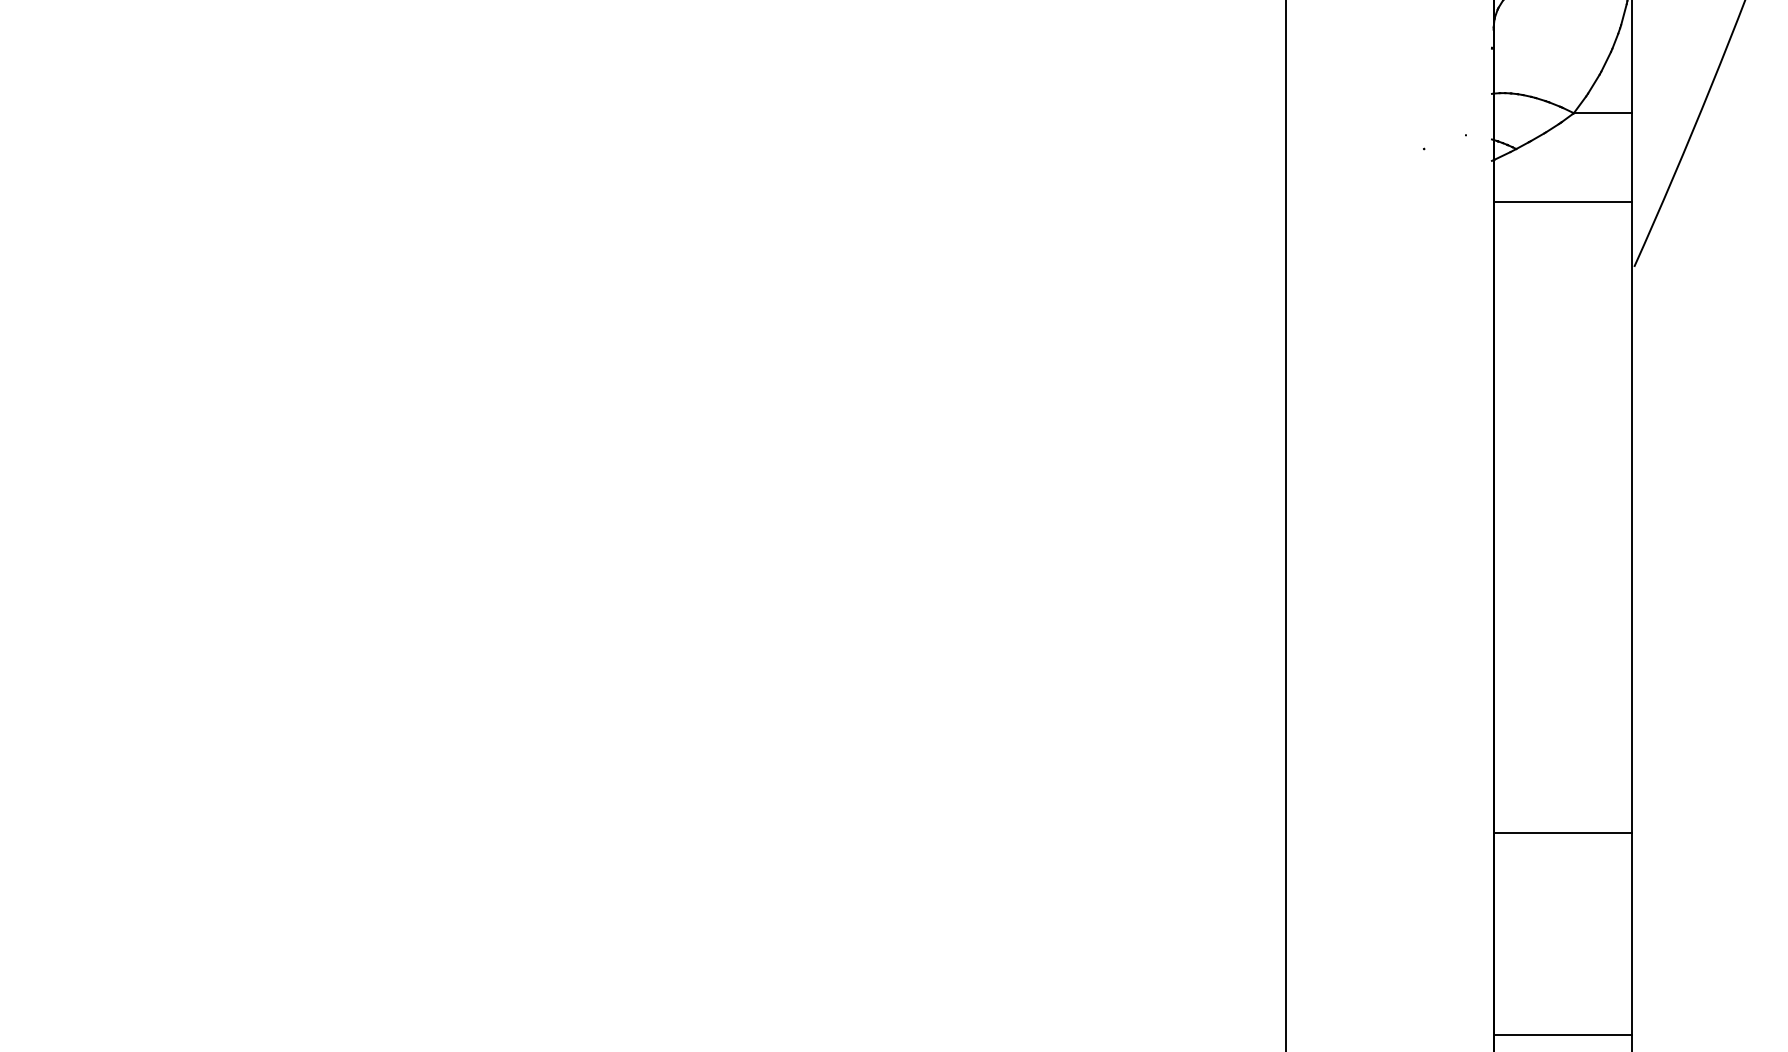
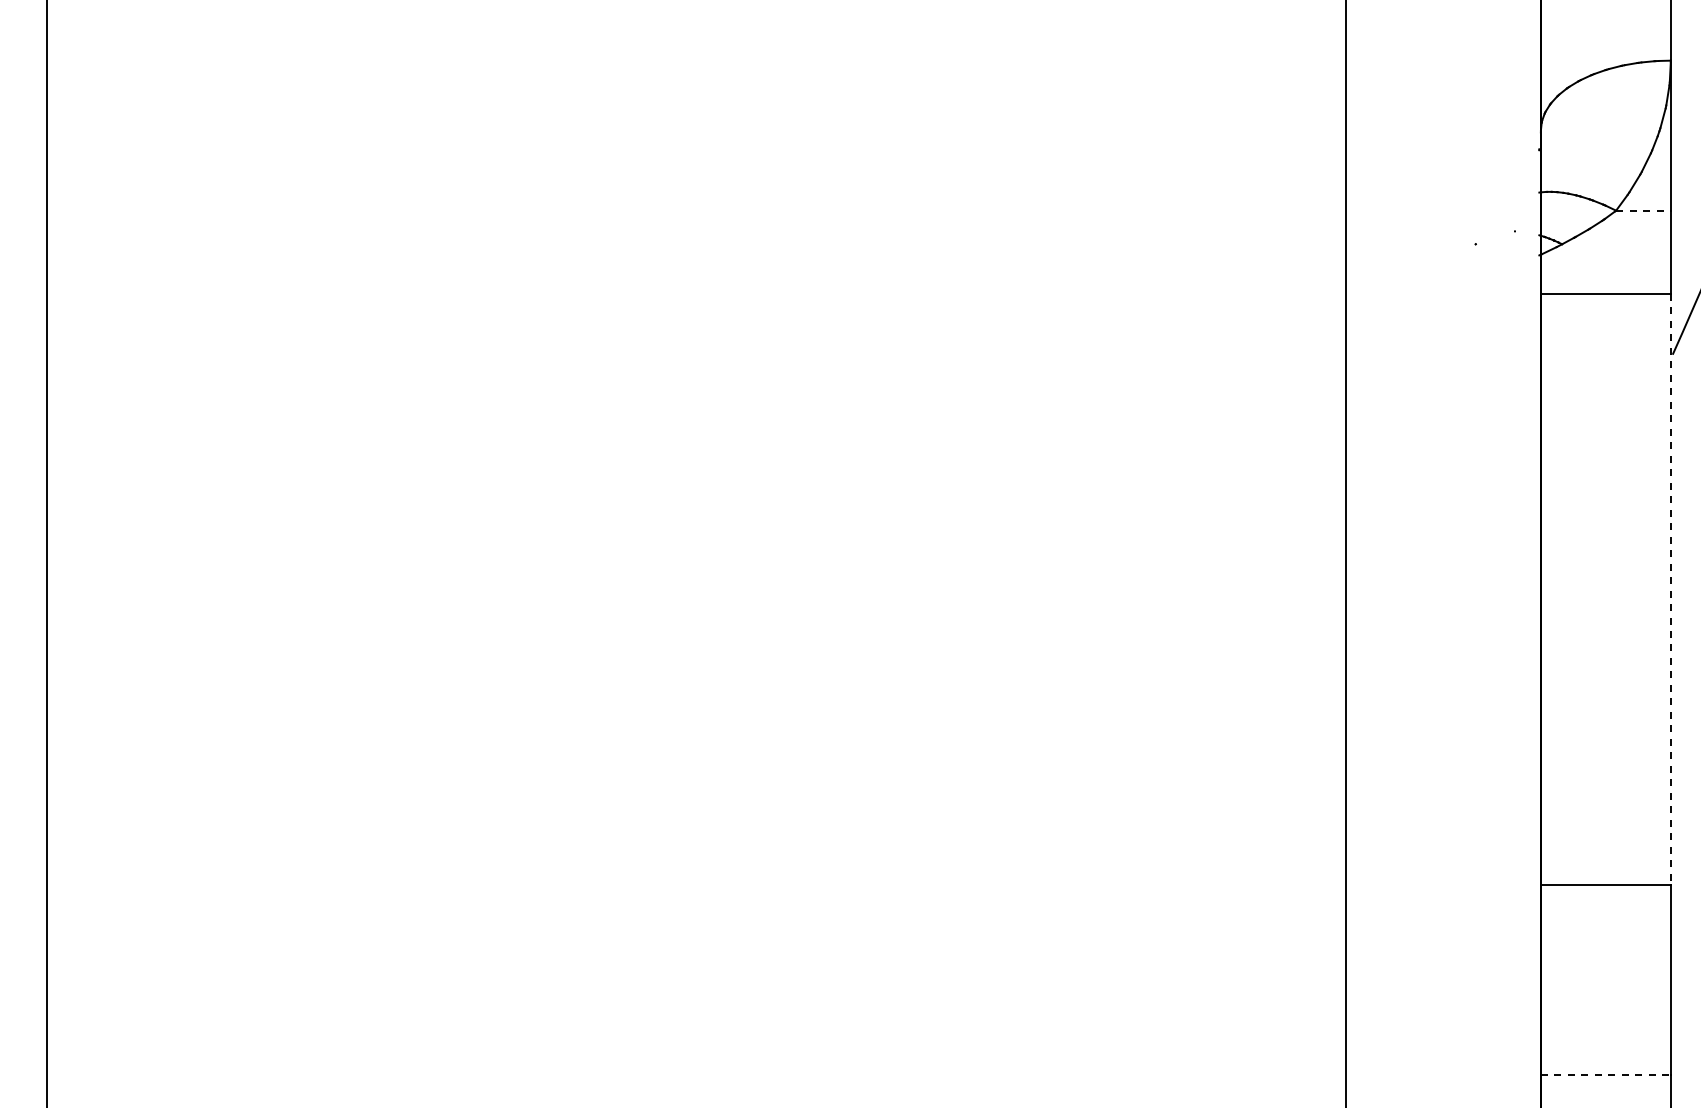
line: (1603, 113) -> (1643, 210), solid -> dashed
line: (1631, 517) -> (1670, 589), solid -> dashed
line: (1562, 1034) -> (1605, 1074), solid -> dashed

